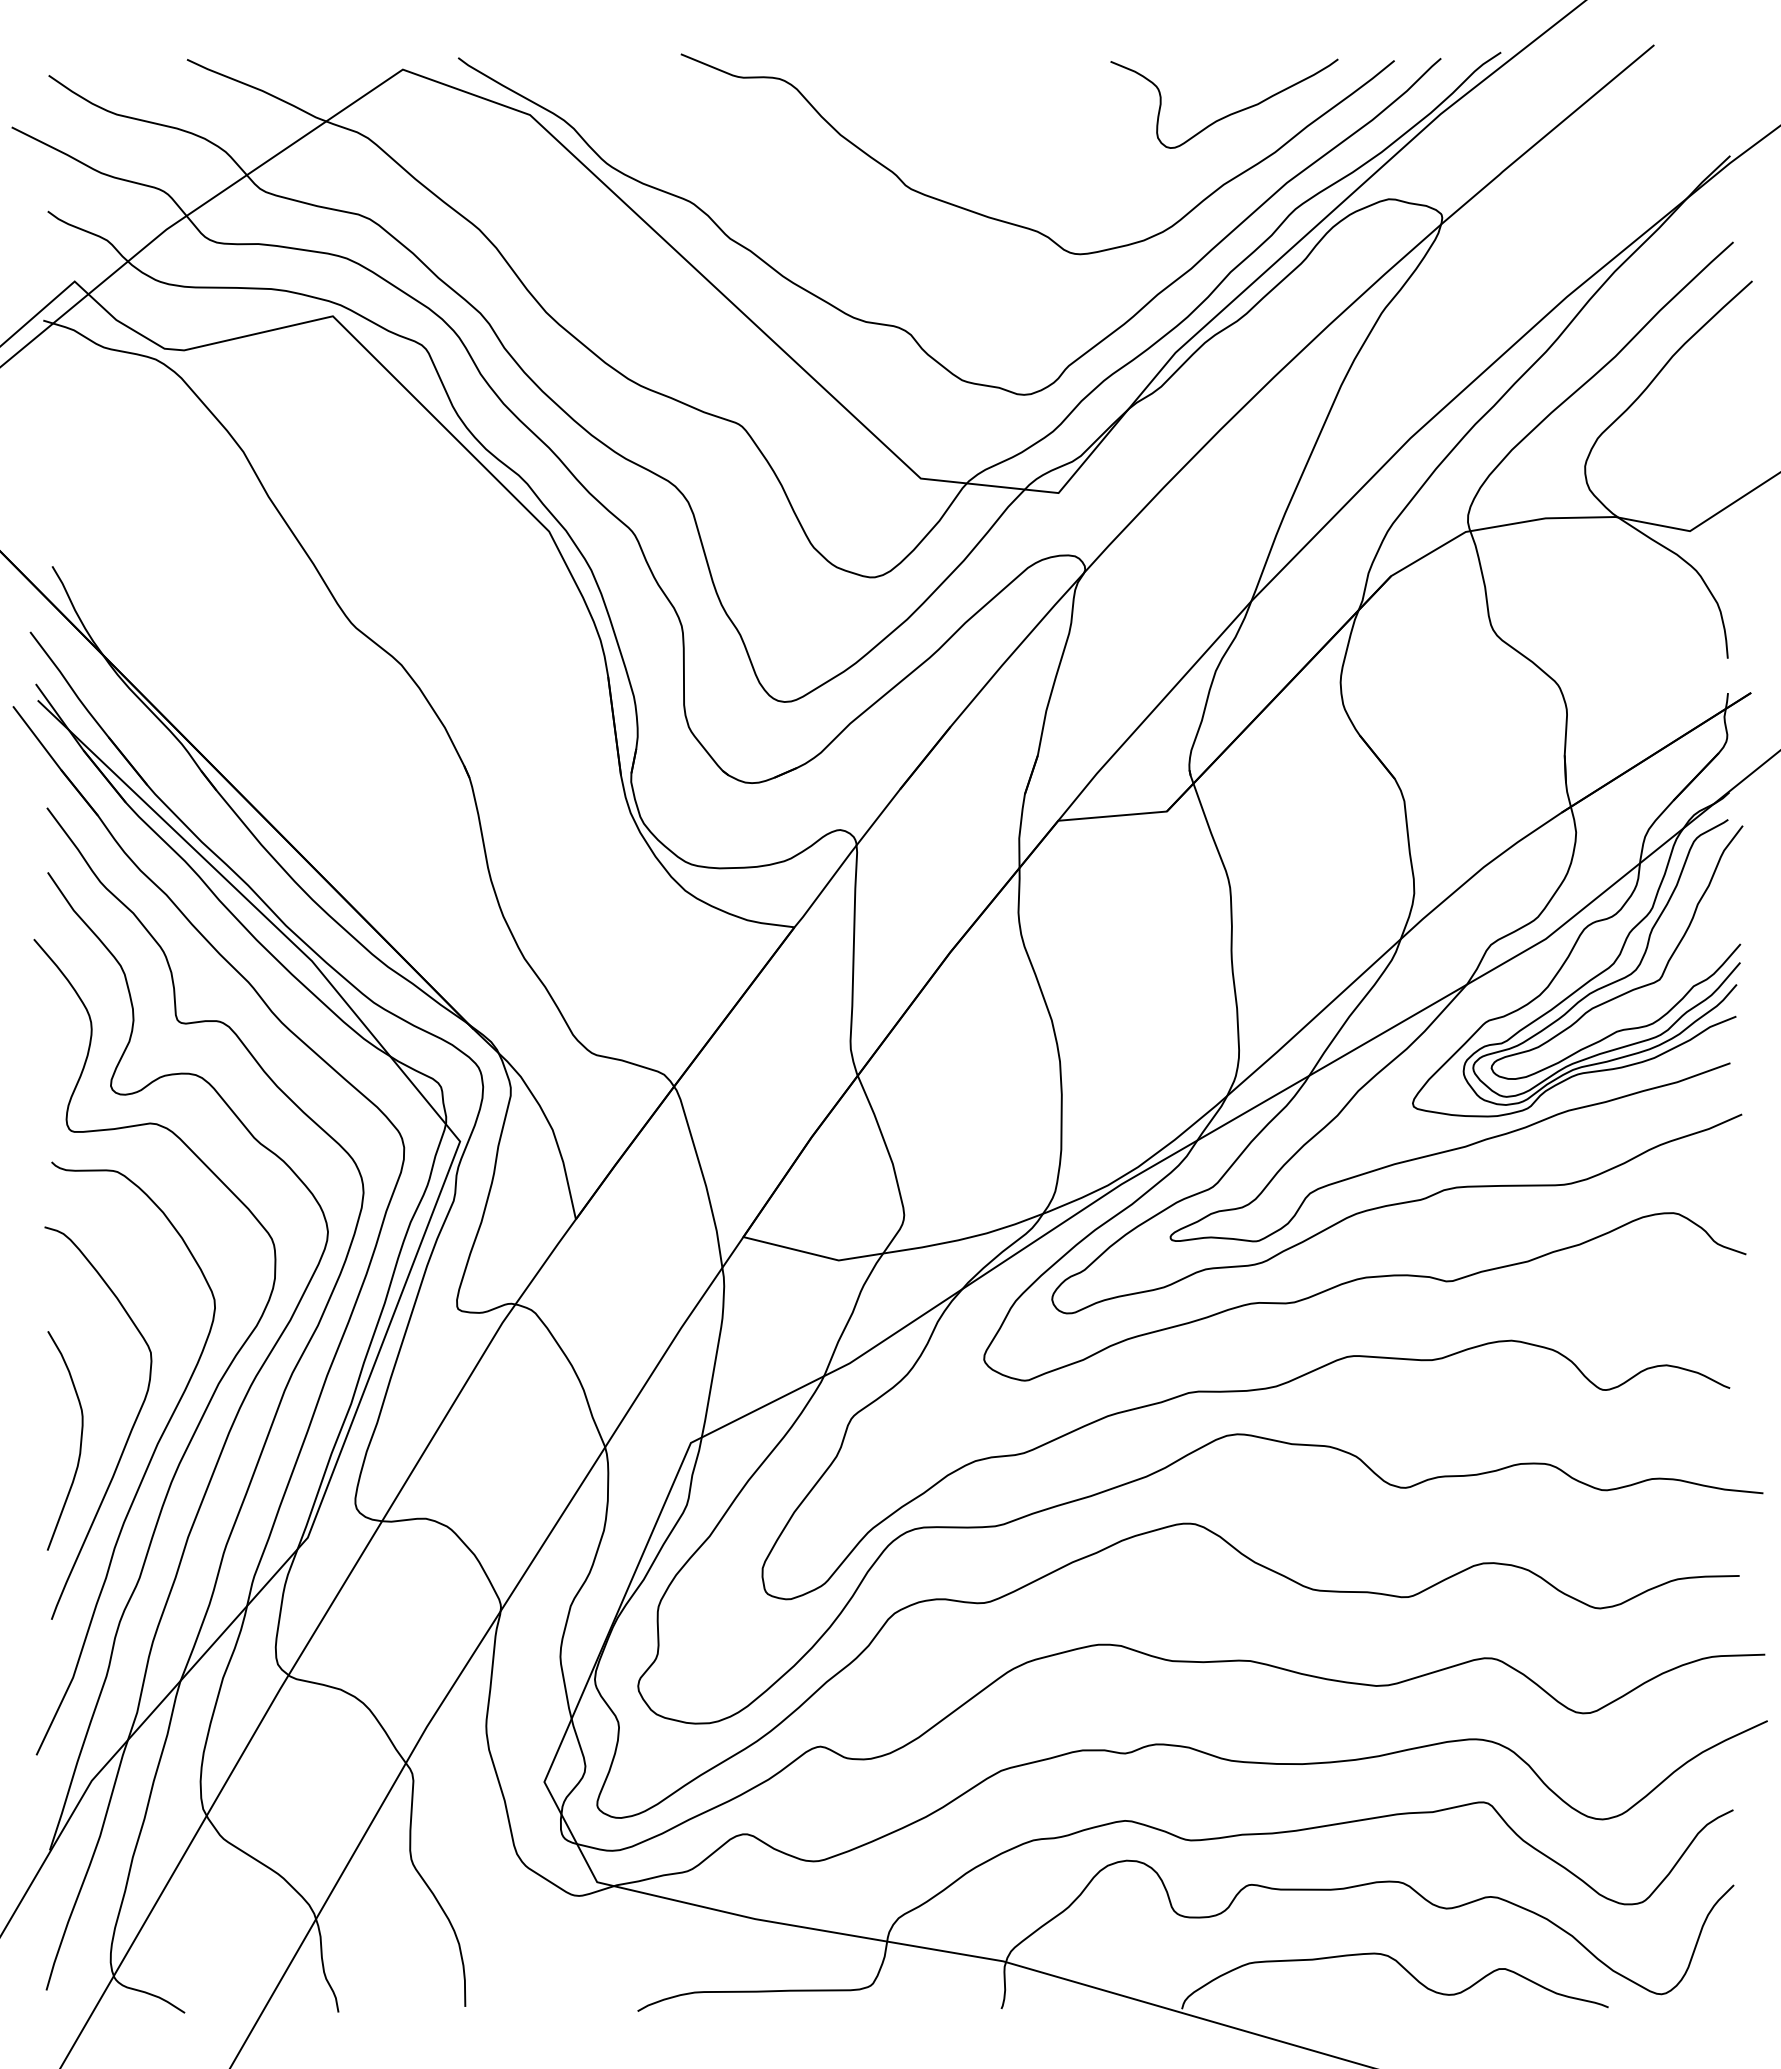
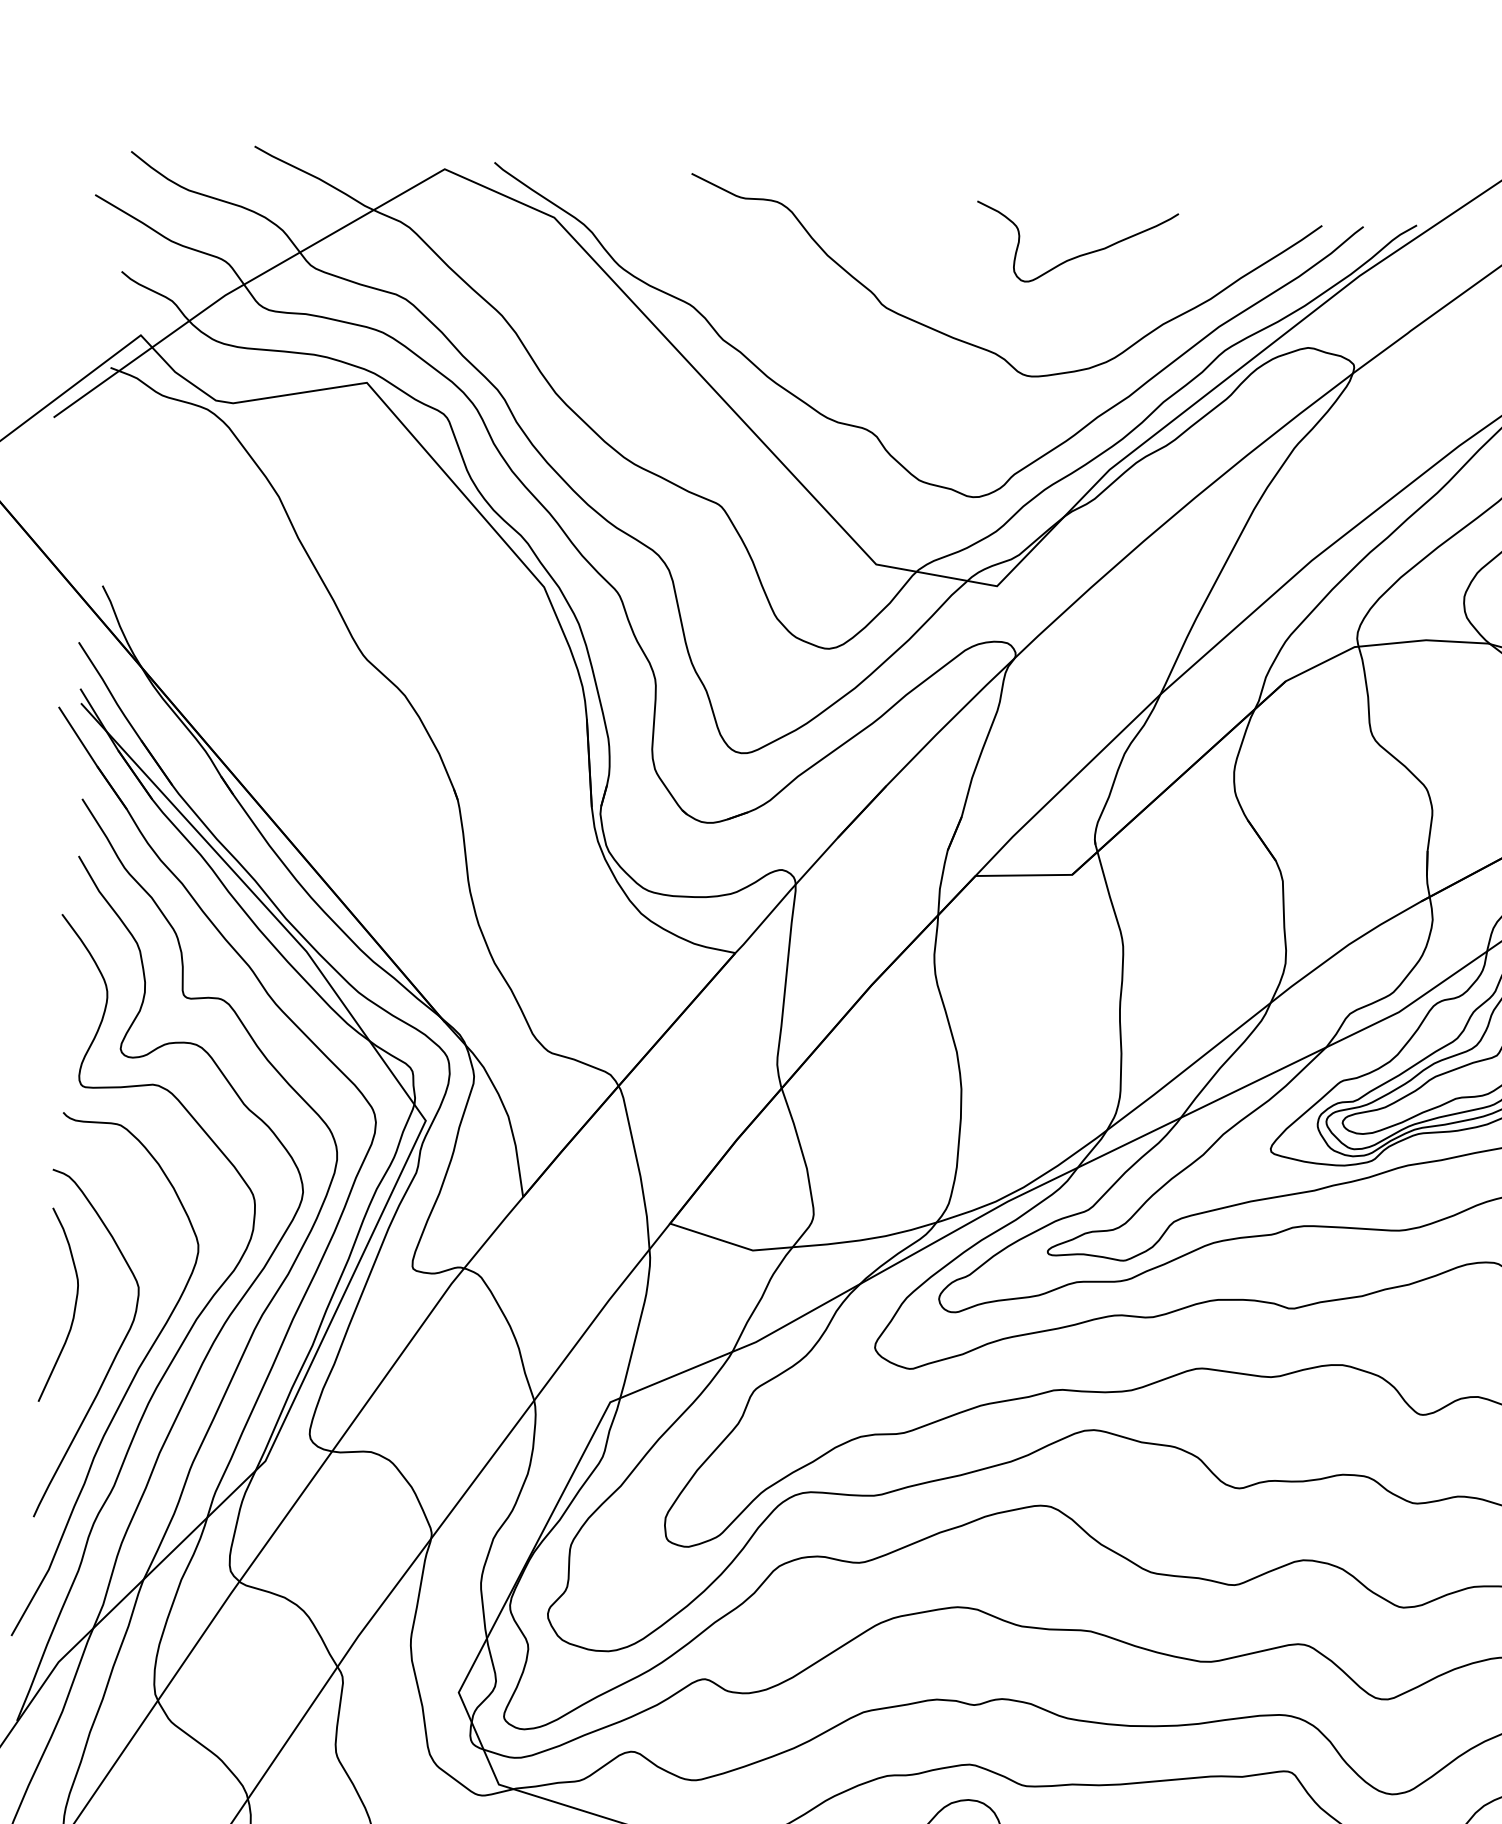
curve: (1230, 113) -> (1080, 254), moved
curve: (80, 1440) -> (74, 1306), moved

